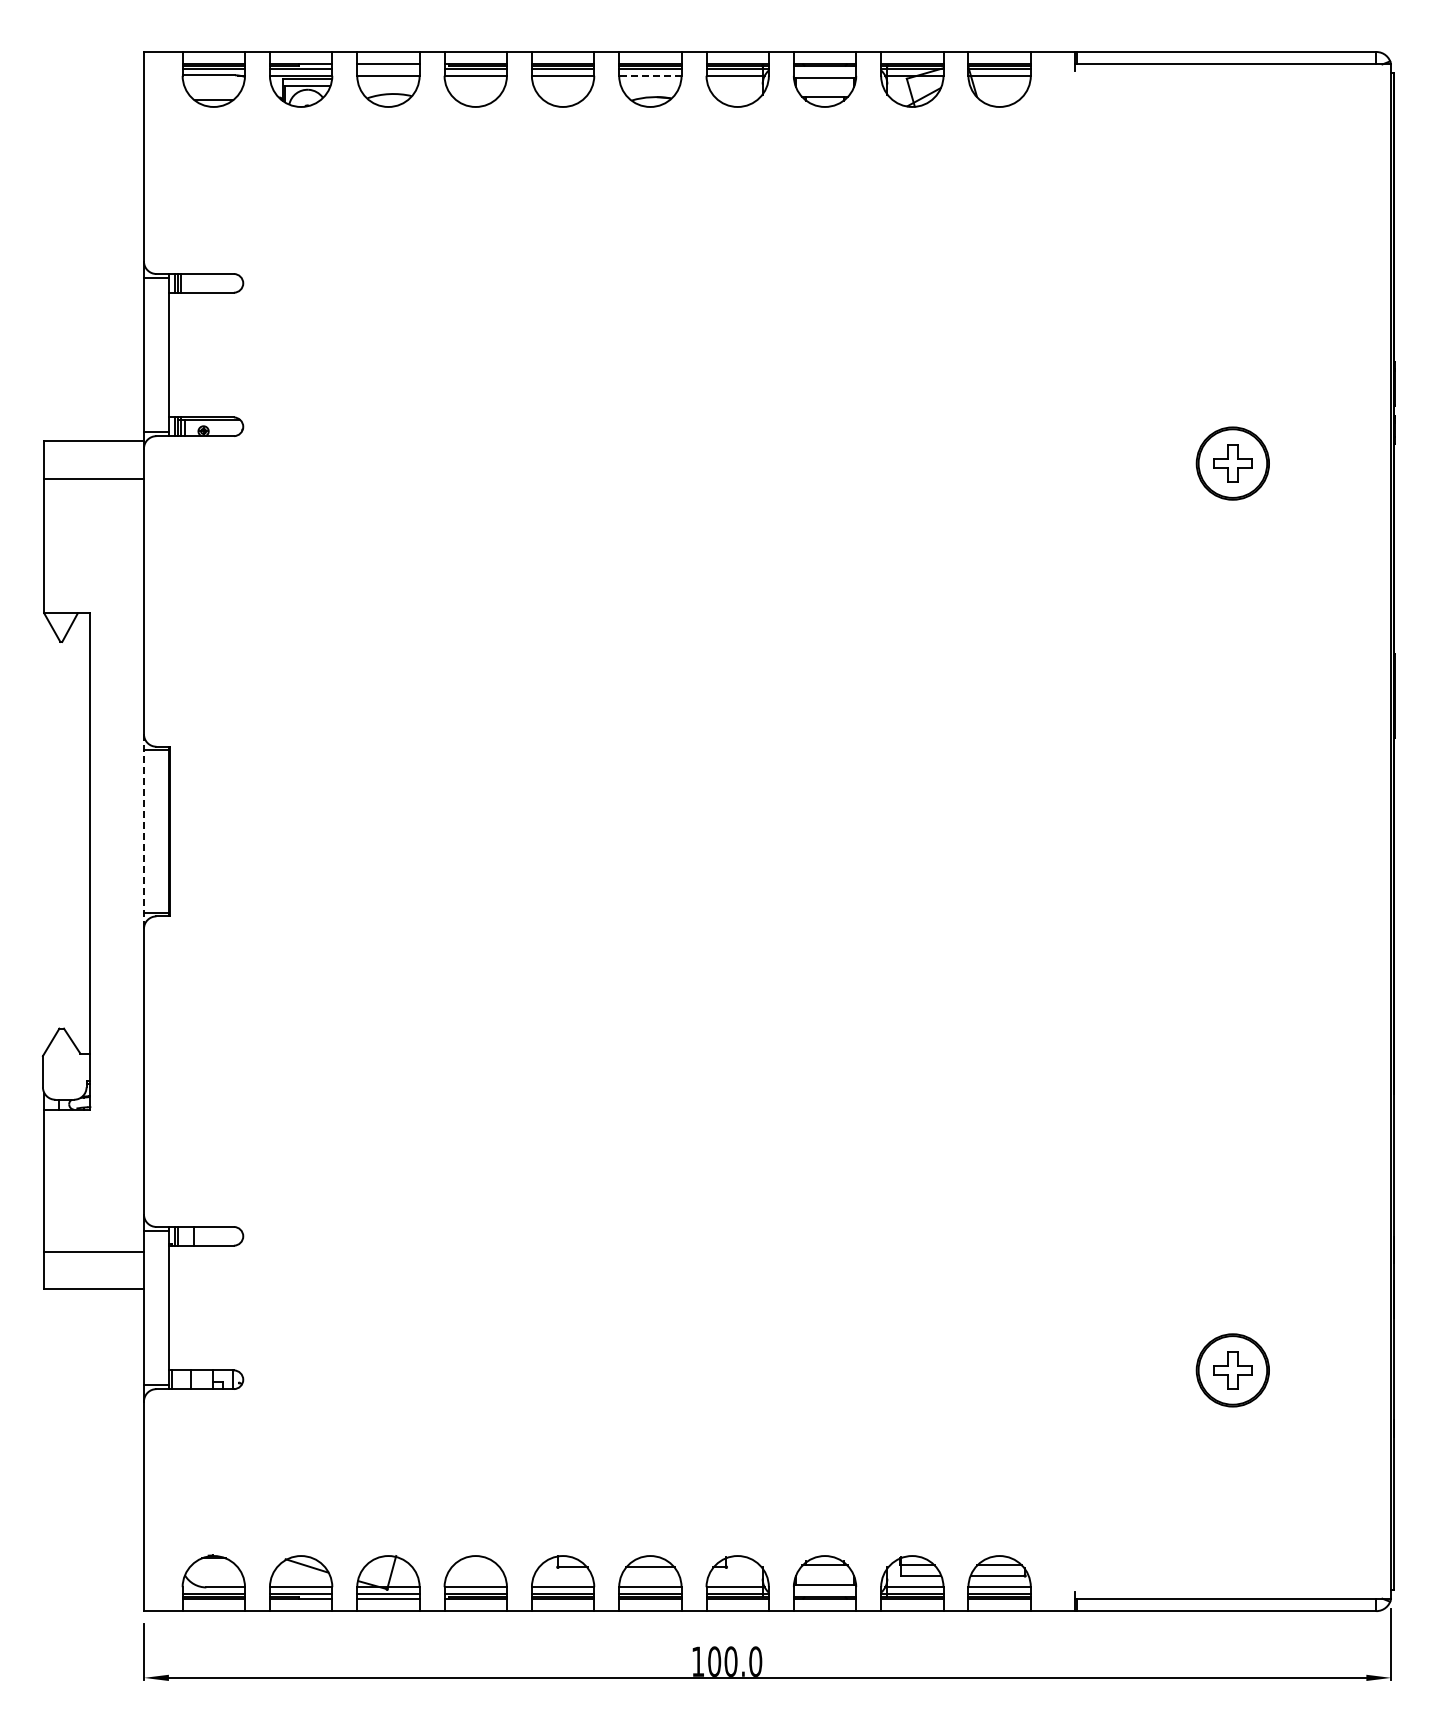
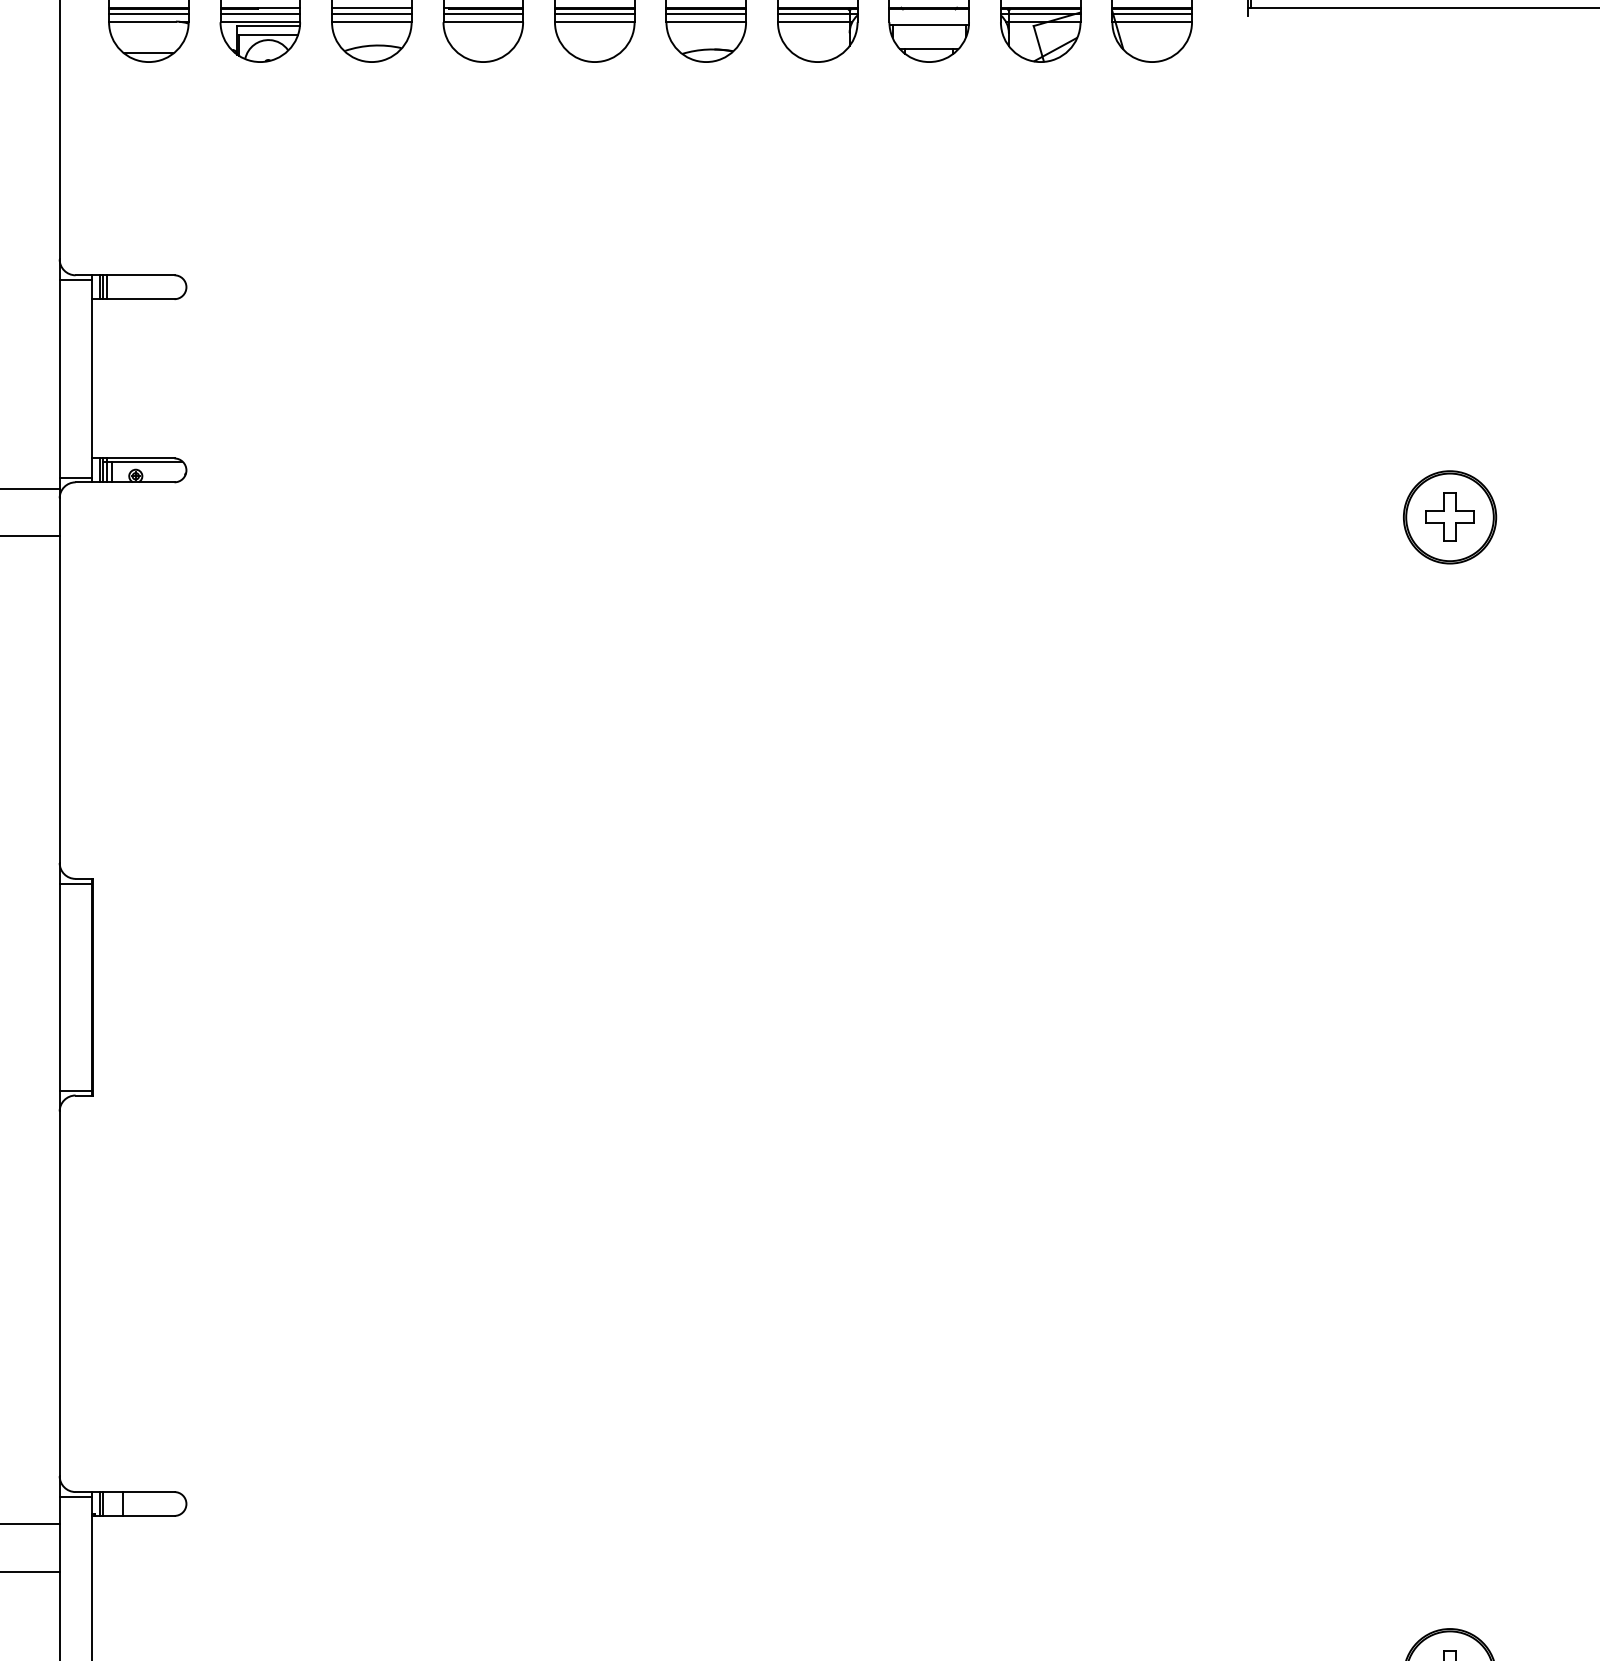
line: (388, 69) -> (371, 14), added
line: (649, 75) -> (705, 21), dashed -> solid
line: (143, 832) -> (59, 988), dashed -> solid

